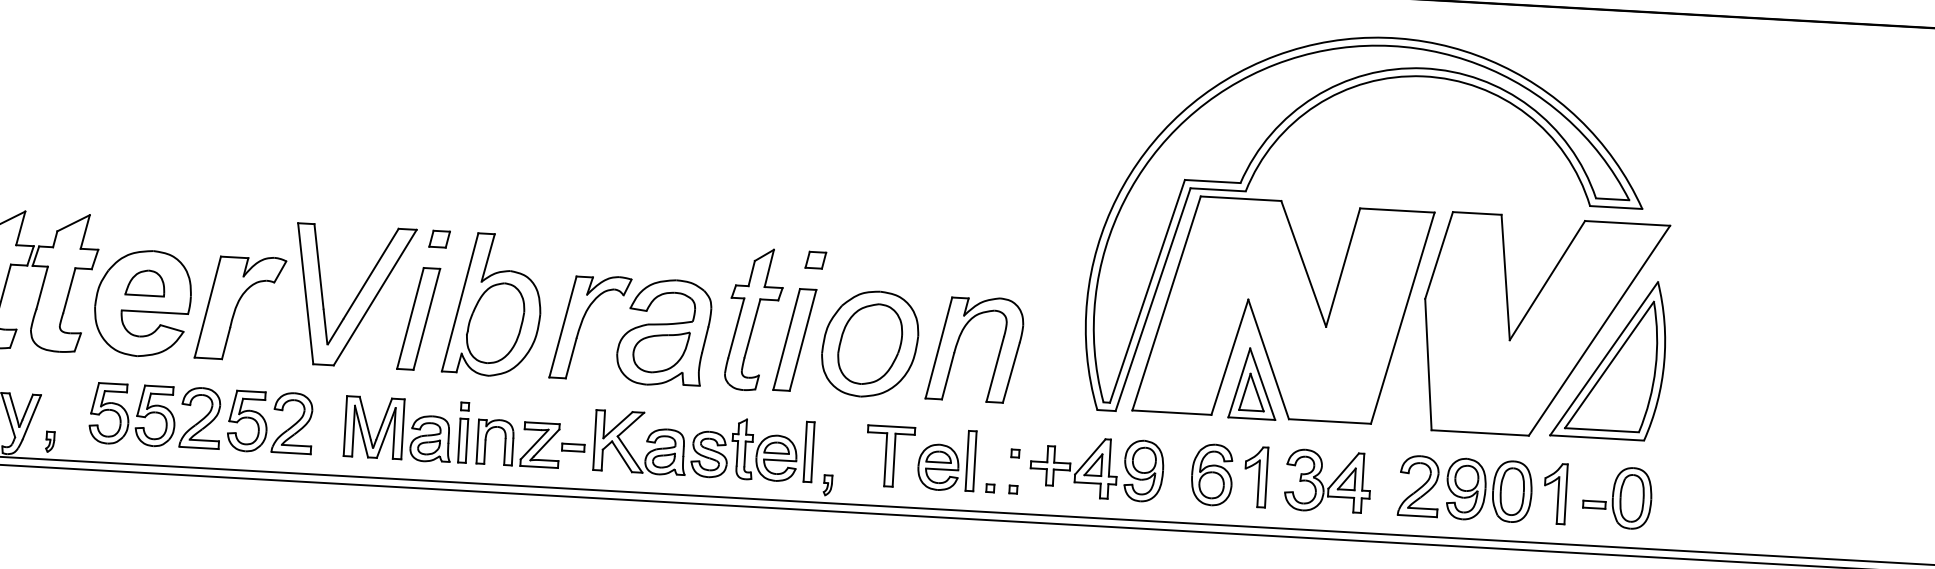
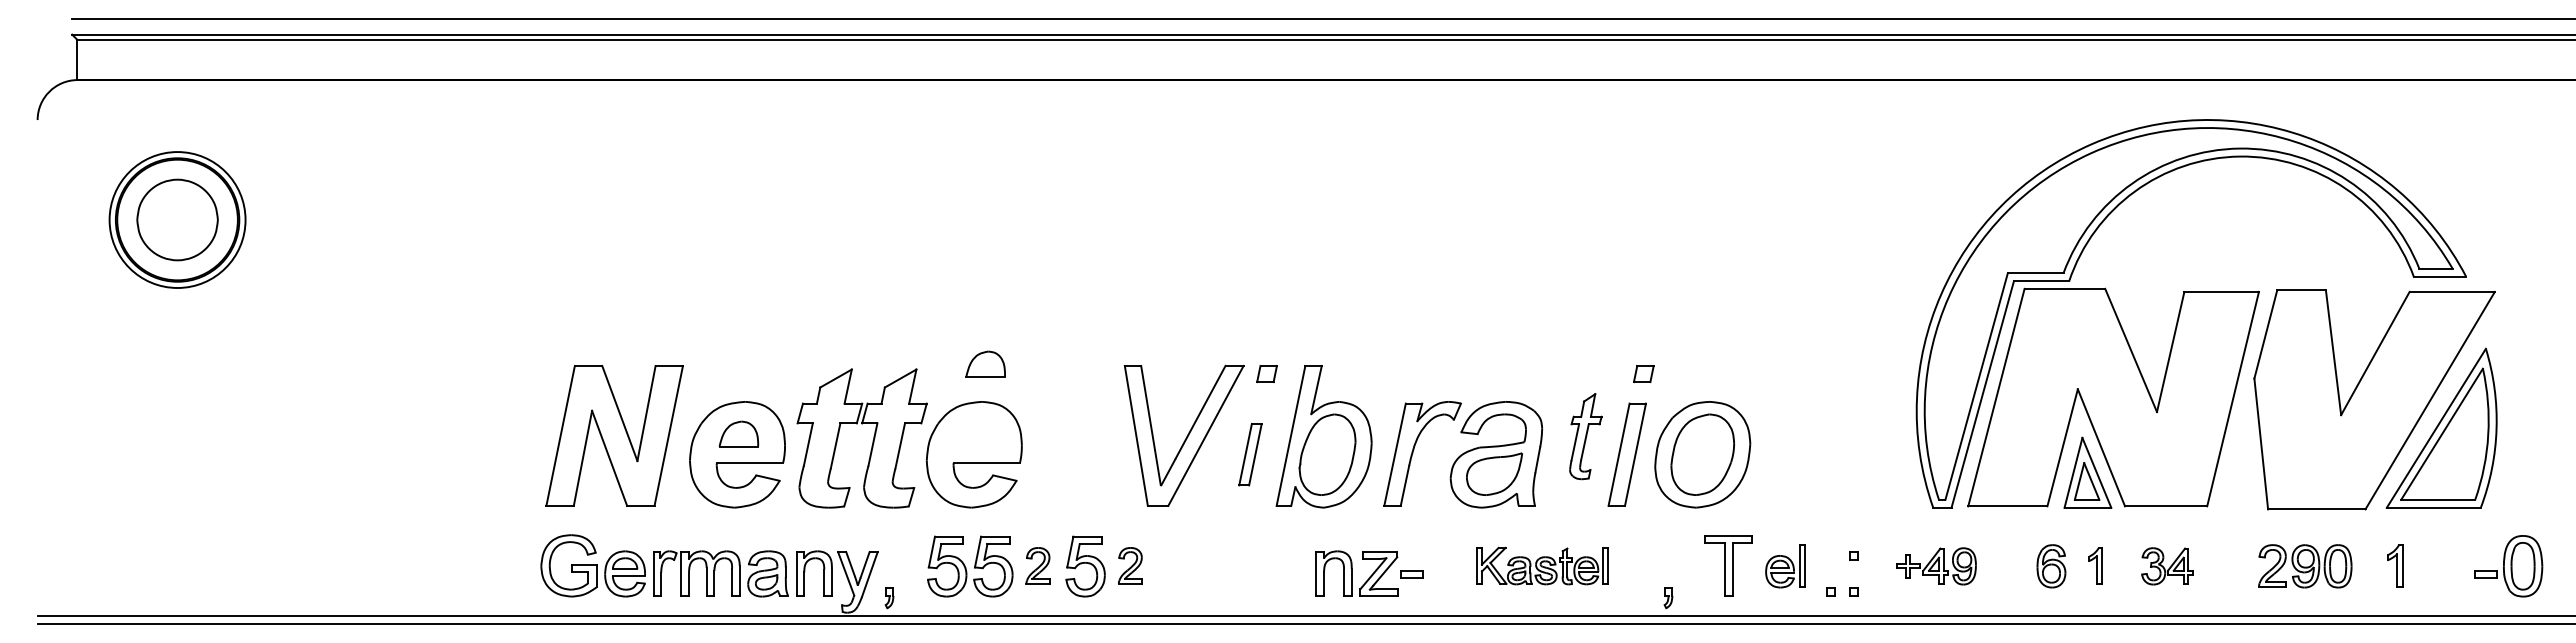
part: (145, 282) -> (985, 363), moved
part: (240, 307) -> (1072, 453), removed
part: (418, 318) -> (1250, 454), size x0.6
part: (754, 319) -> (1585, 436), size x0.6
part: (958, 344) -> (1790, 450), removed
part: (199, 417) -> (1037, 565), size x0.6
part: (292, 422) -> (1130, 565), size x0.6
part: (406, 429) -> (1244, 565), removed
part: (704, 445) -> (1542, 565), size x0.6
part: (946, 460) -> (1785, 566), size x0.7
part: (1097, 468) -> (1936, 566), size x0.6
part: (1212, 475) -> (2051, 566), size x0.7
part: (1256, 476) -> (2095, 565), size x0.6
part: (1327, 481) -> (2167, 566), size x0.6
part: (1465, 489) -> (2305, 566), size x0.7
part: (1554, 493) -> (2394, 565), size x0.7
part: (1617, 497) -> (2508, 566), moved

